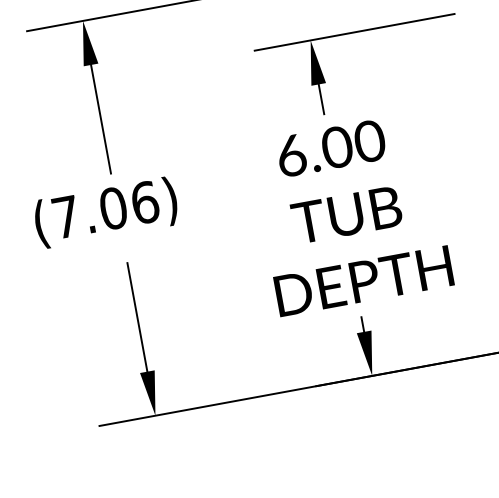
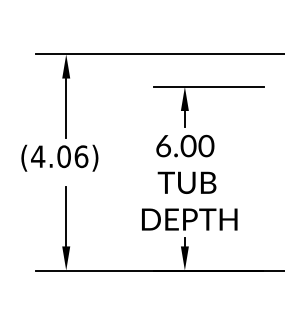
text: (66, 216) -> (38, 156), (7.06) -> (4.06)

